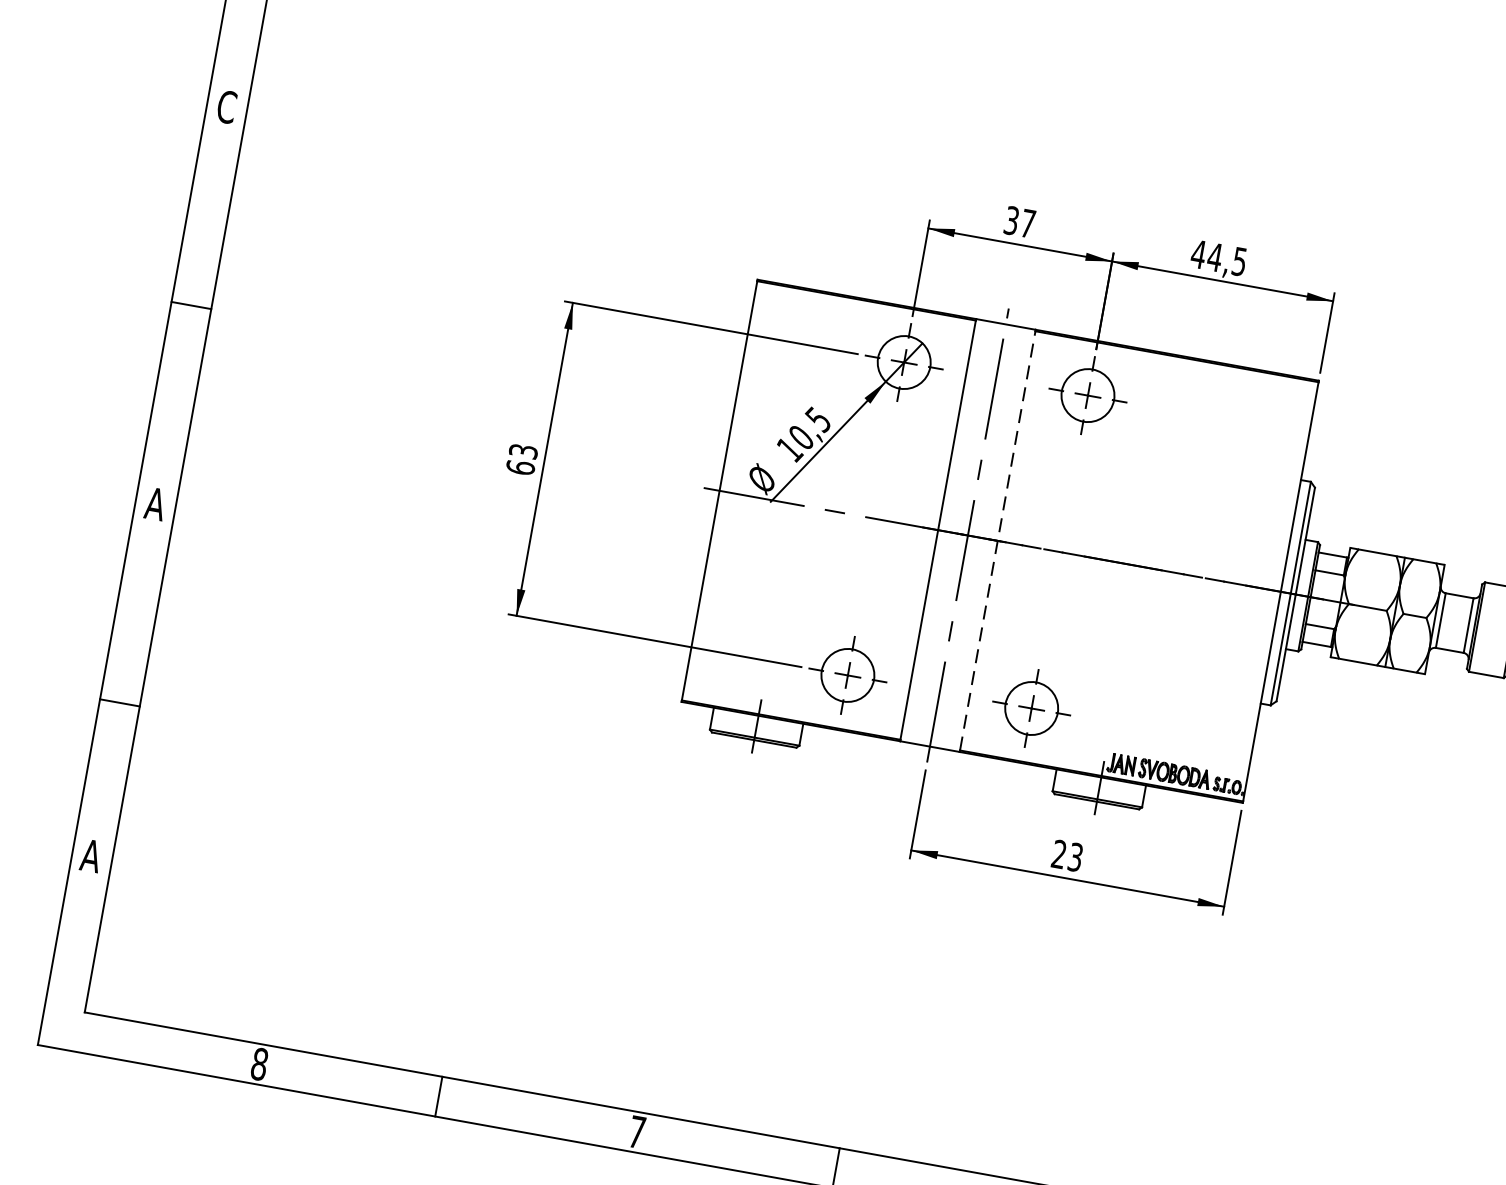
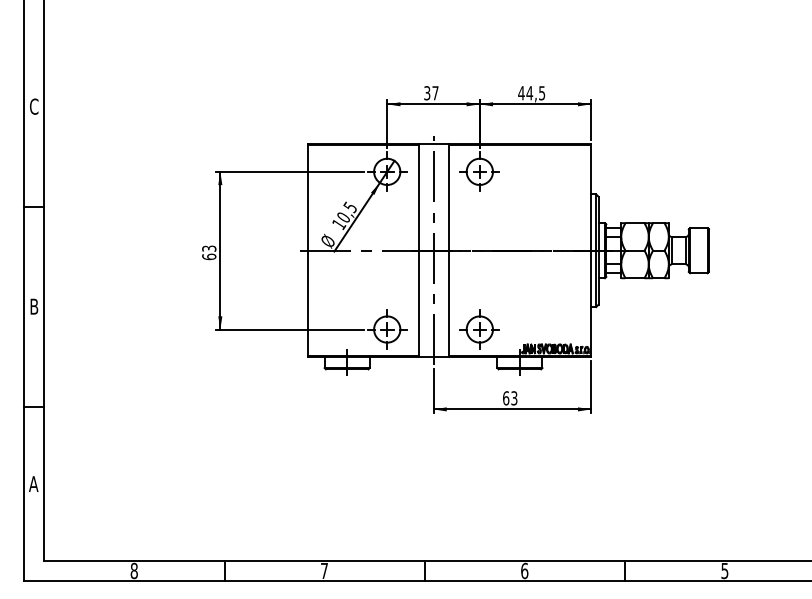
text: (154, 503) -> (33, 306), A -> B
line: (997, 540) -> (448, 250), dashed -> solid
text: (1059, 854) -> (506, 398), 23 -> 63

